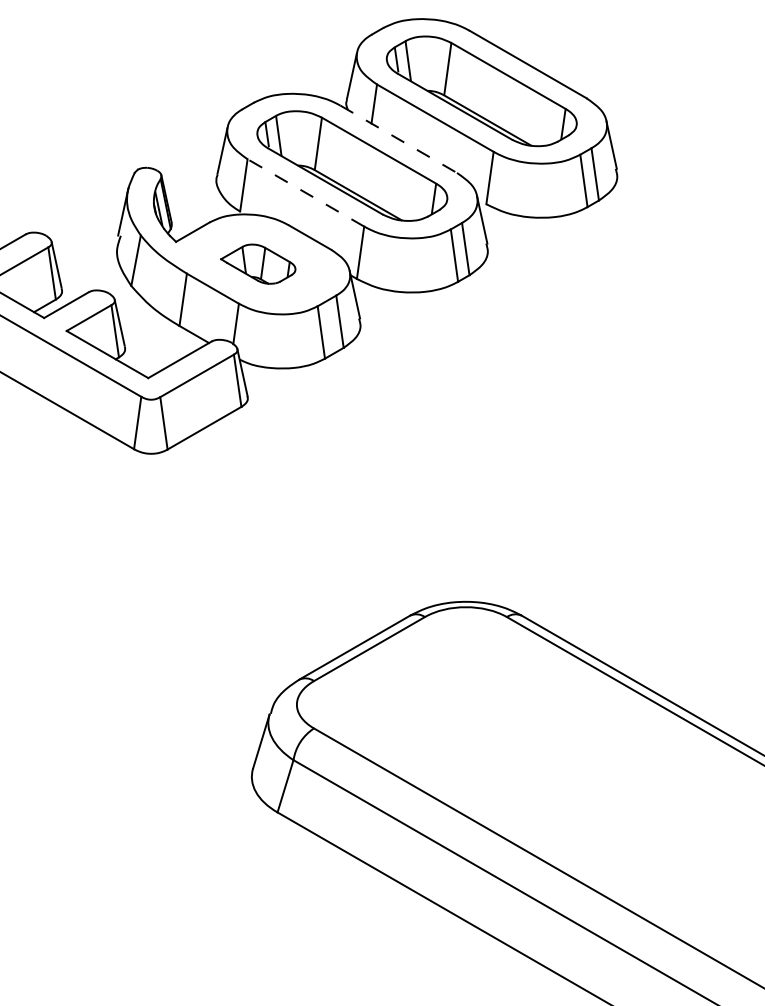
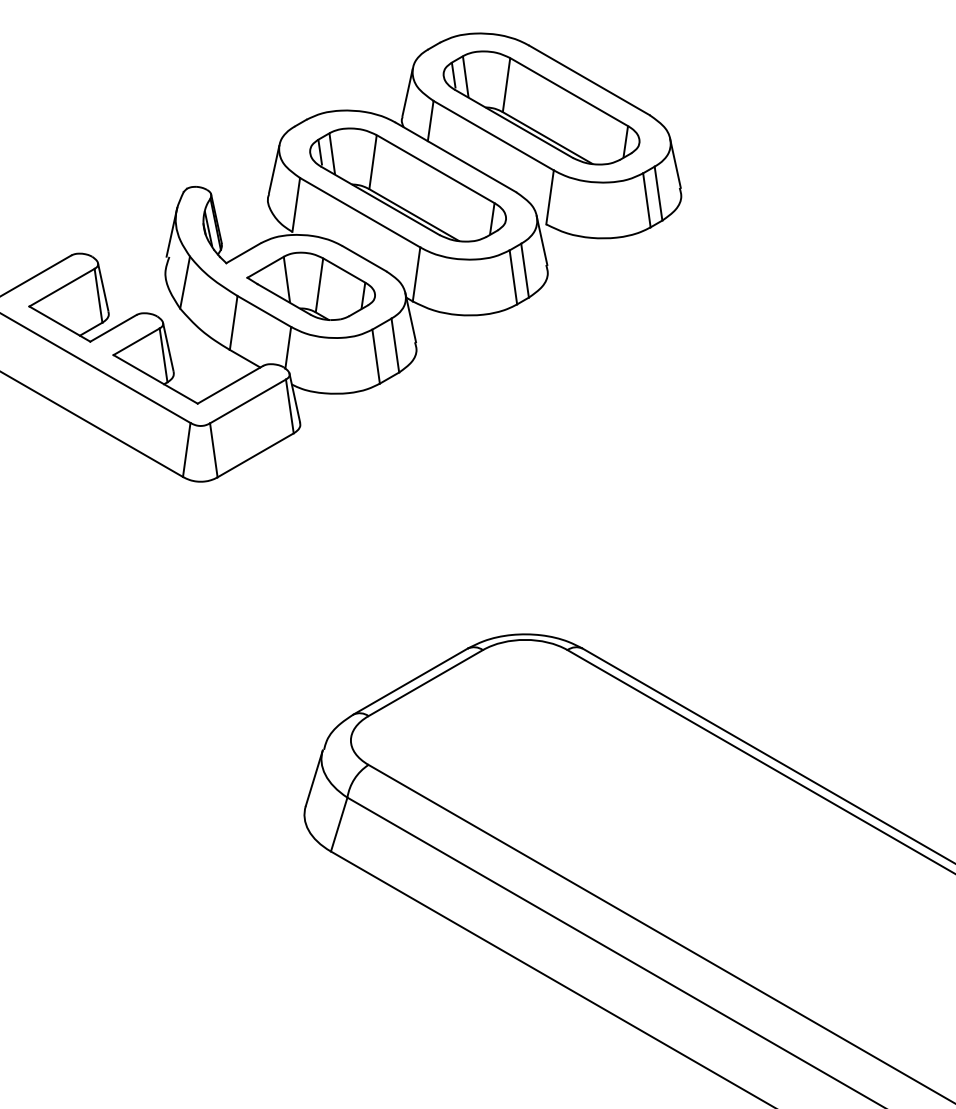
line: (399, 139) -> (456, 157), dashed -> solid
line: (305, 192) -> (359, 212), dashed -> solid
part: (257, 263) -> (310, 285), size x1.67

